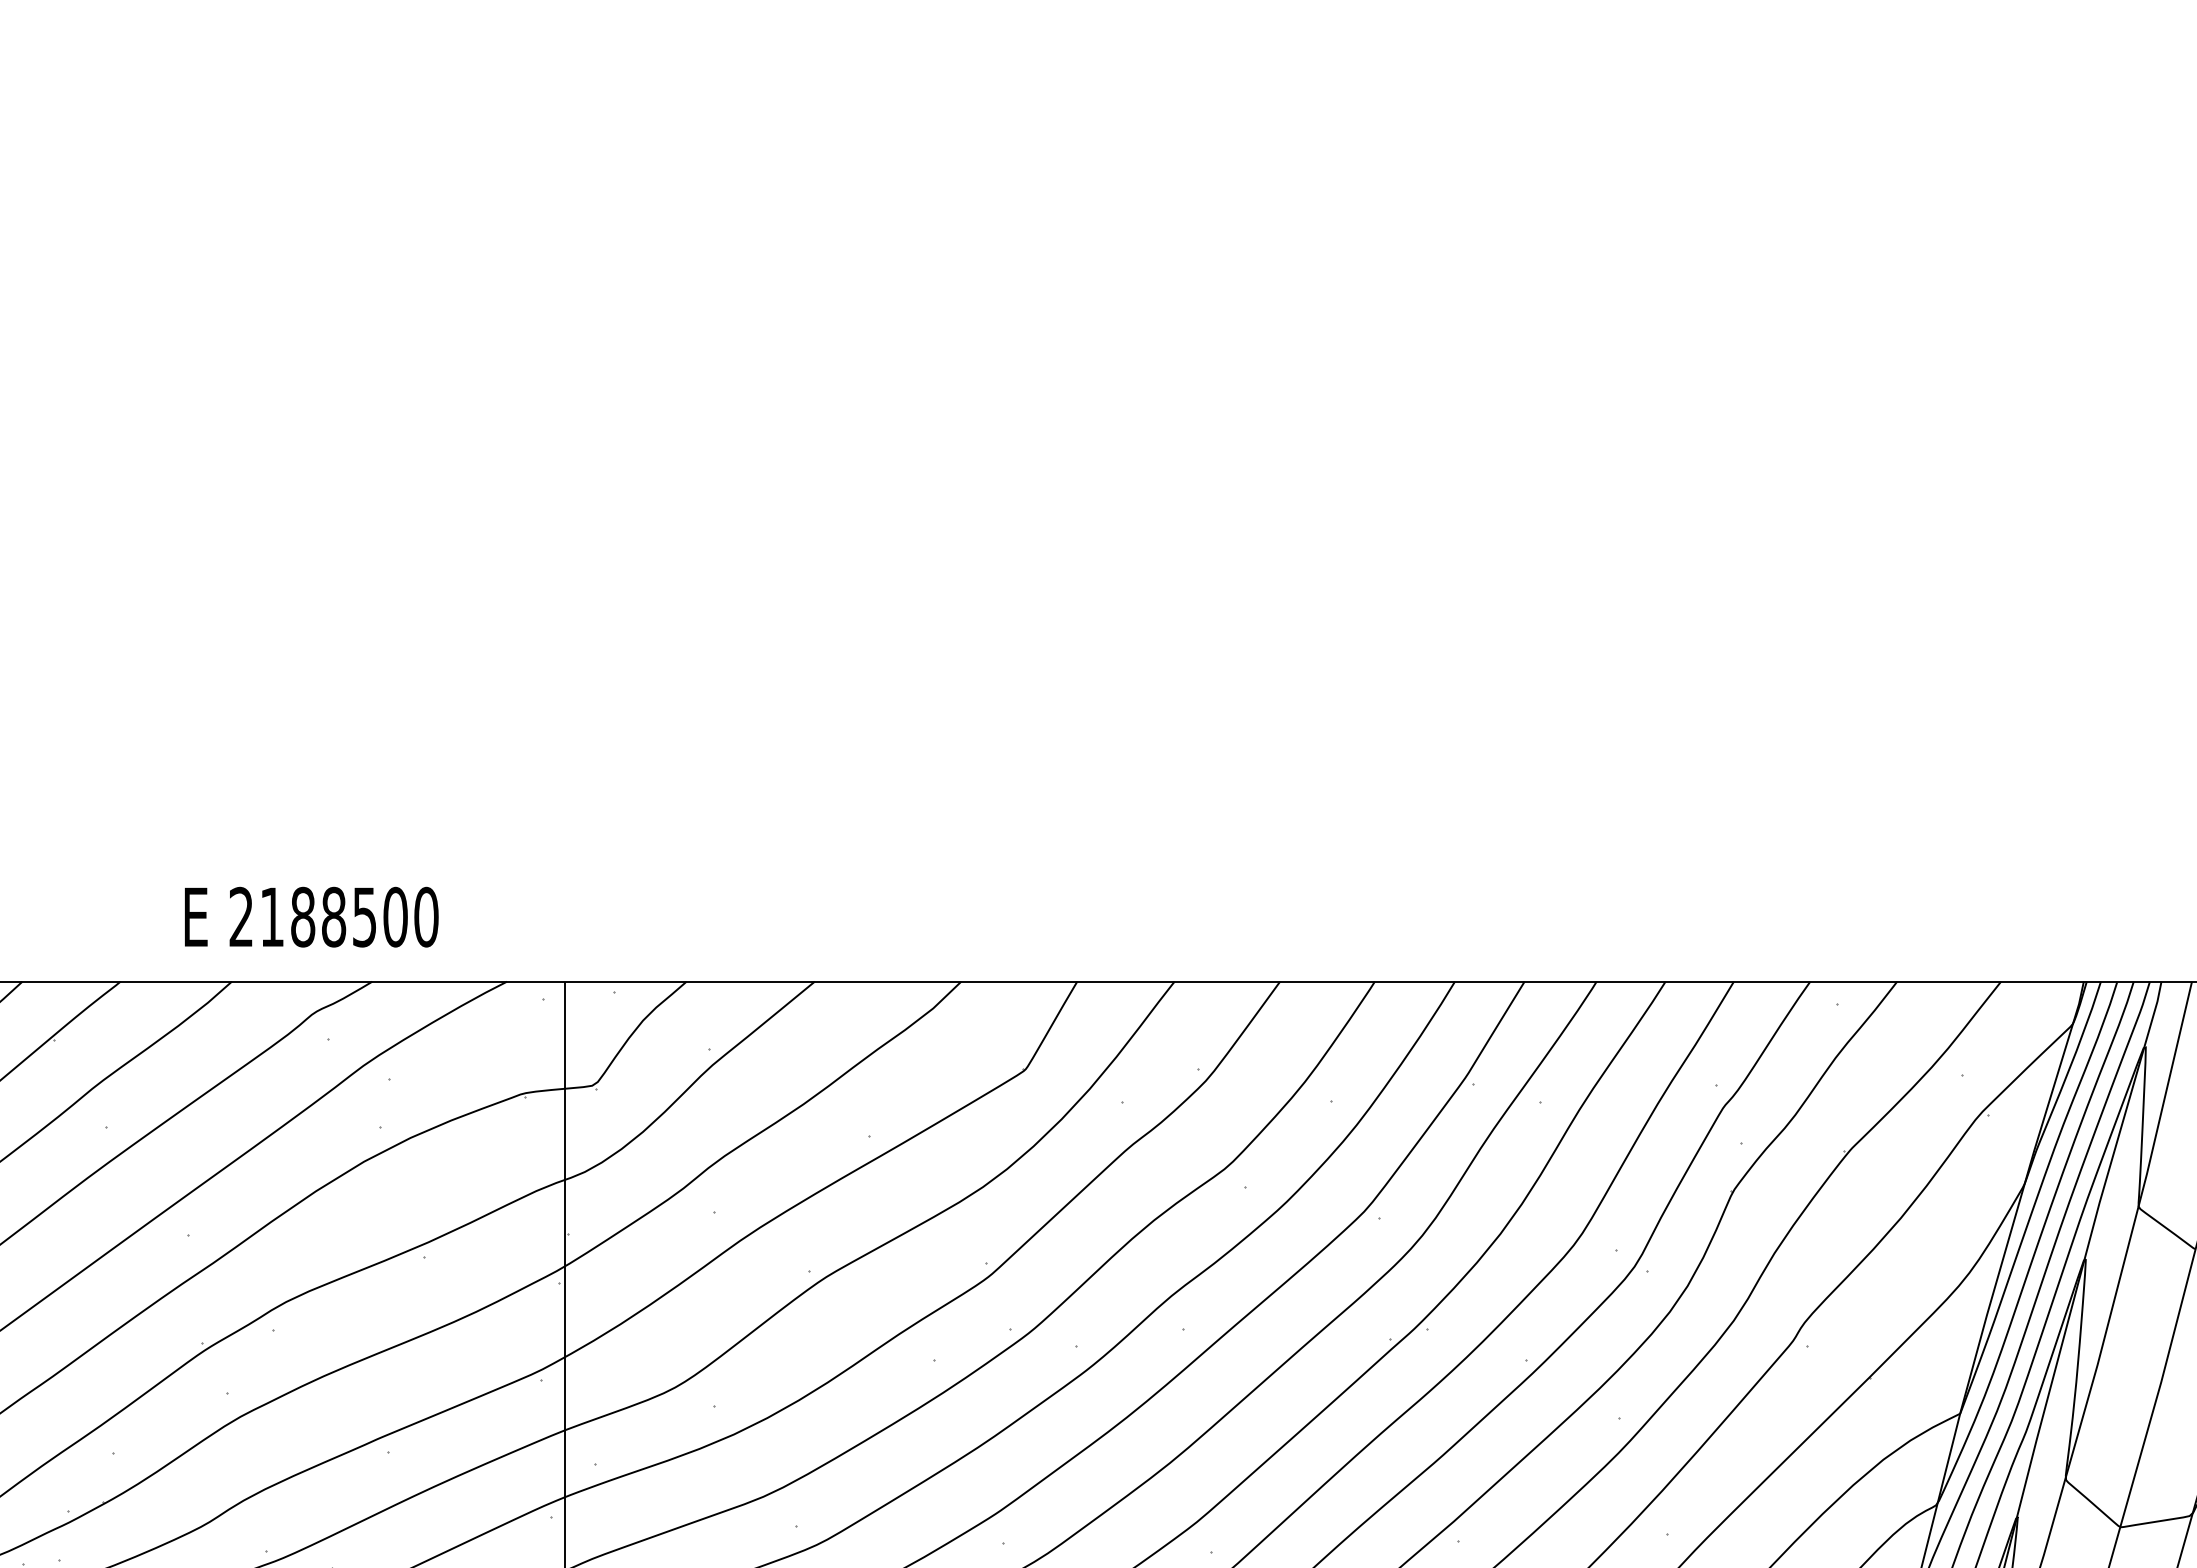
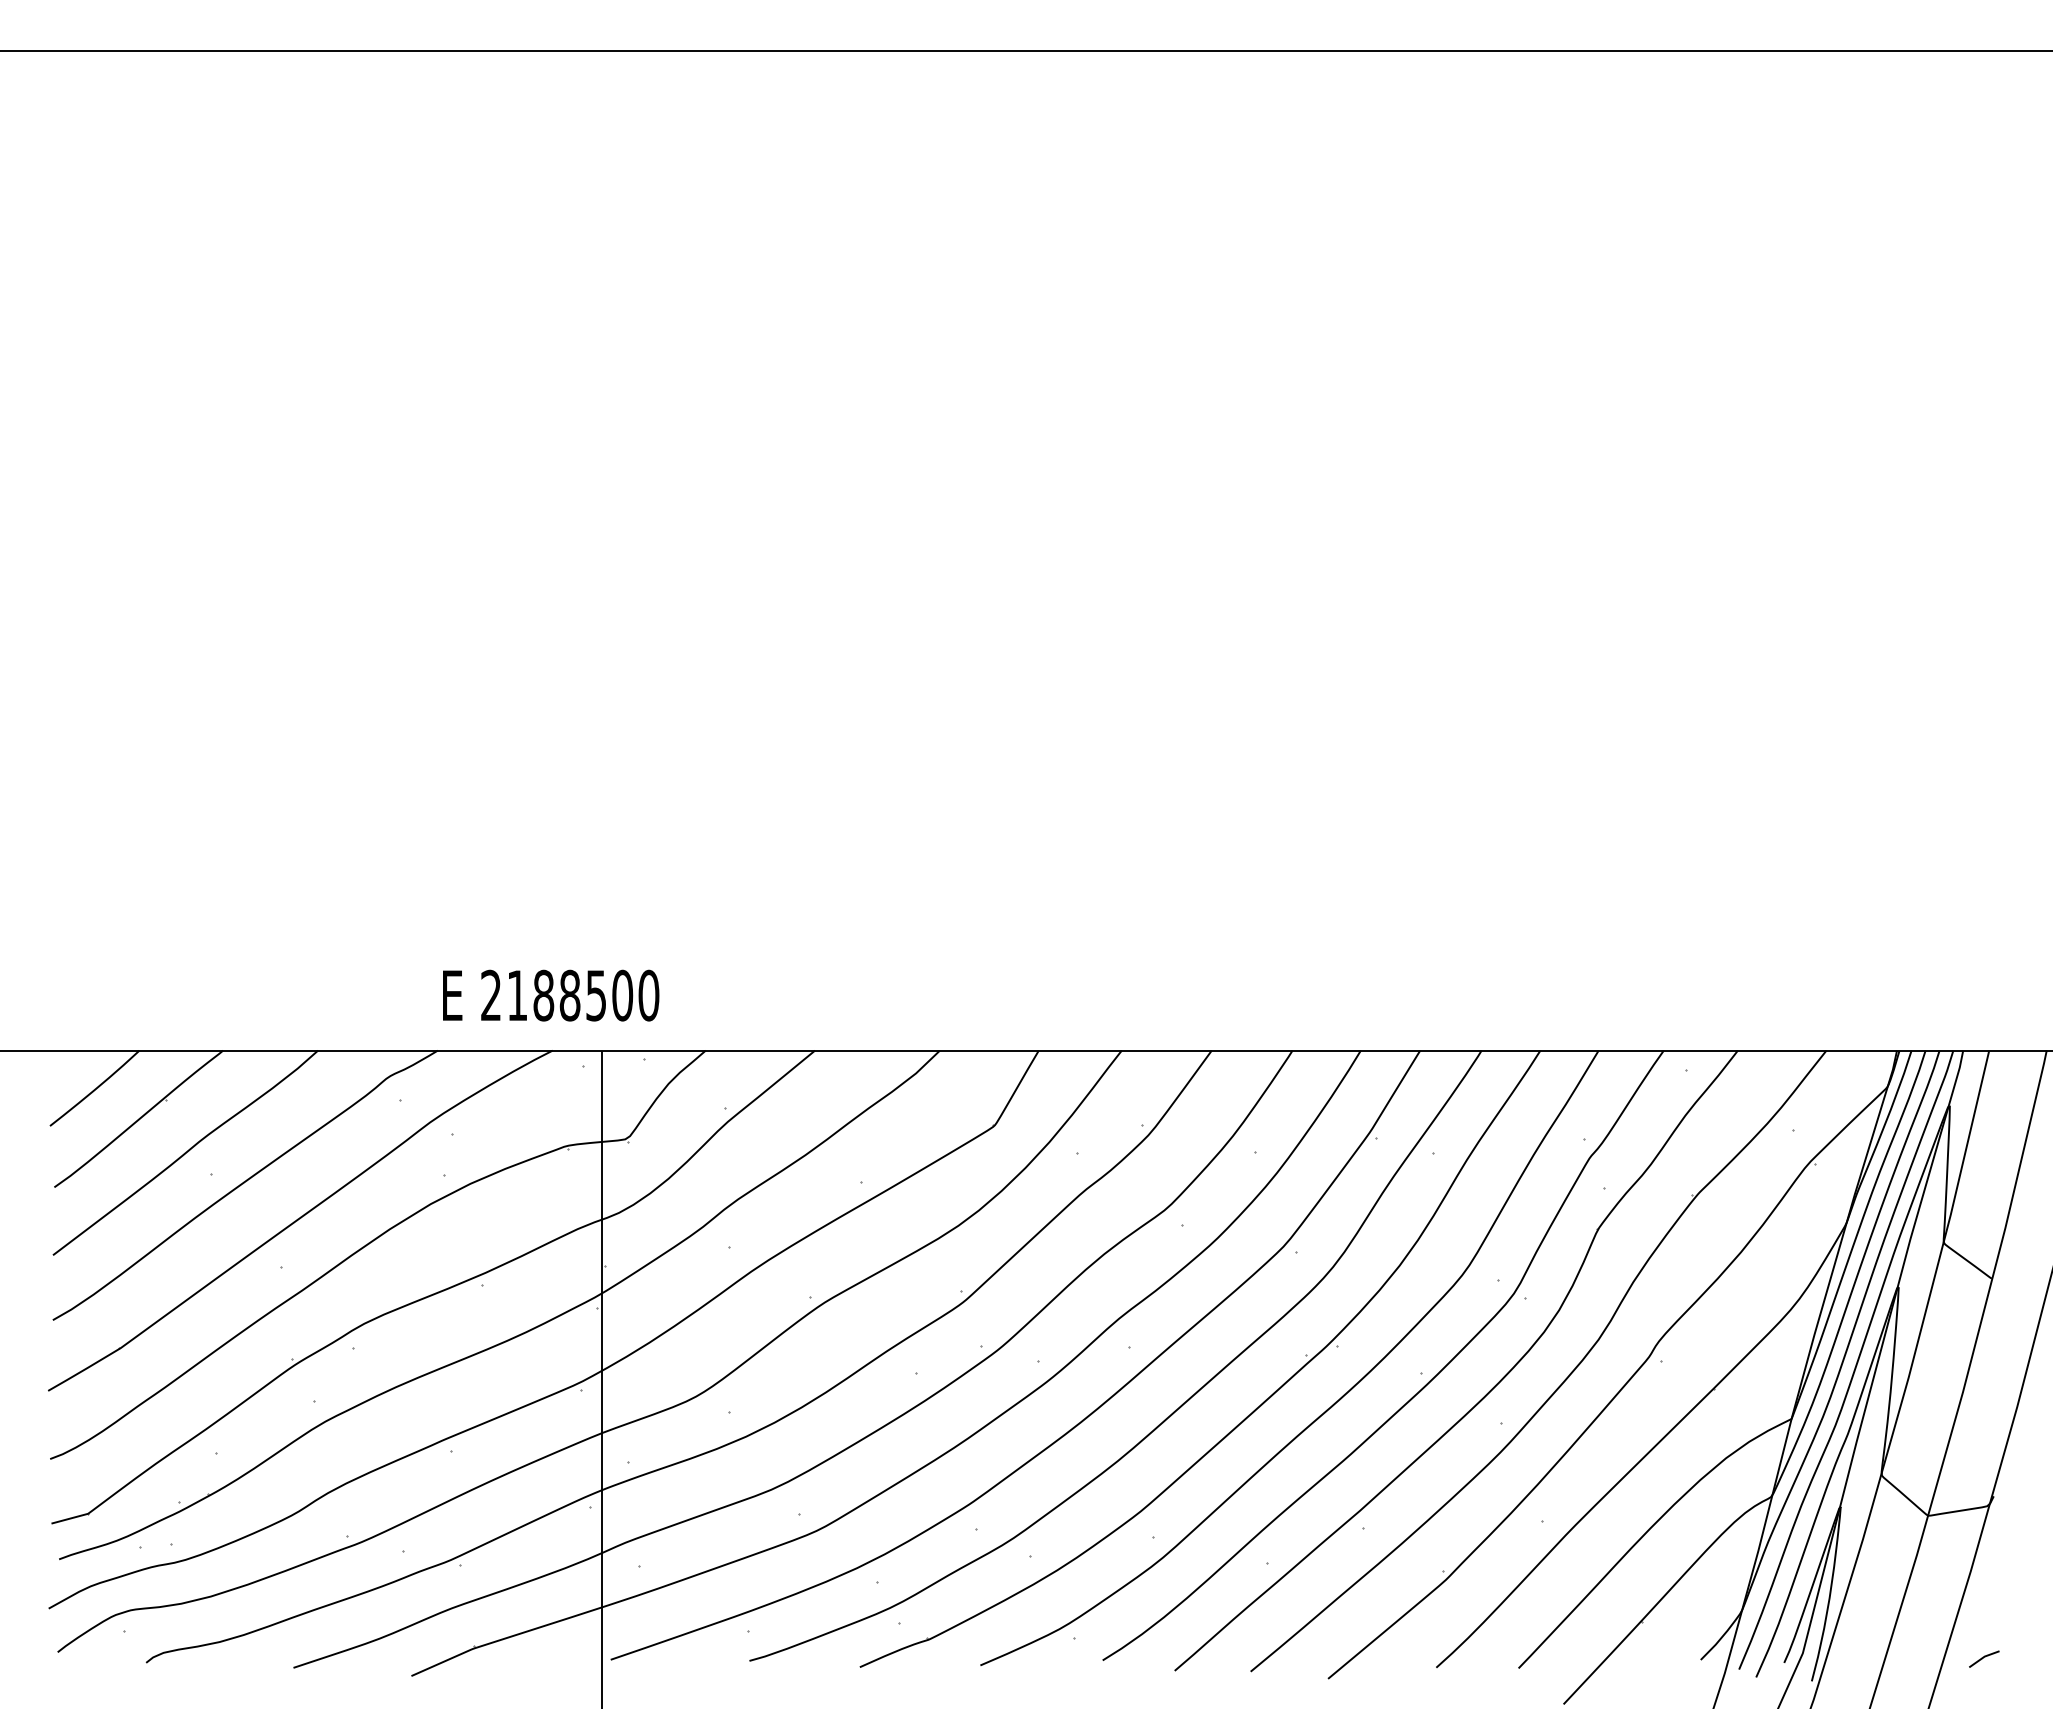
text: (312, 917) -> (551, 995), moved

